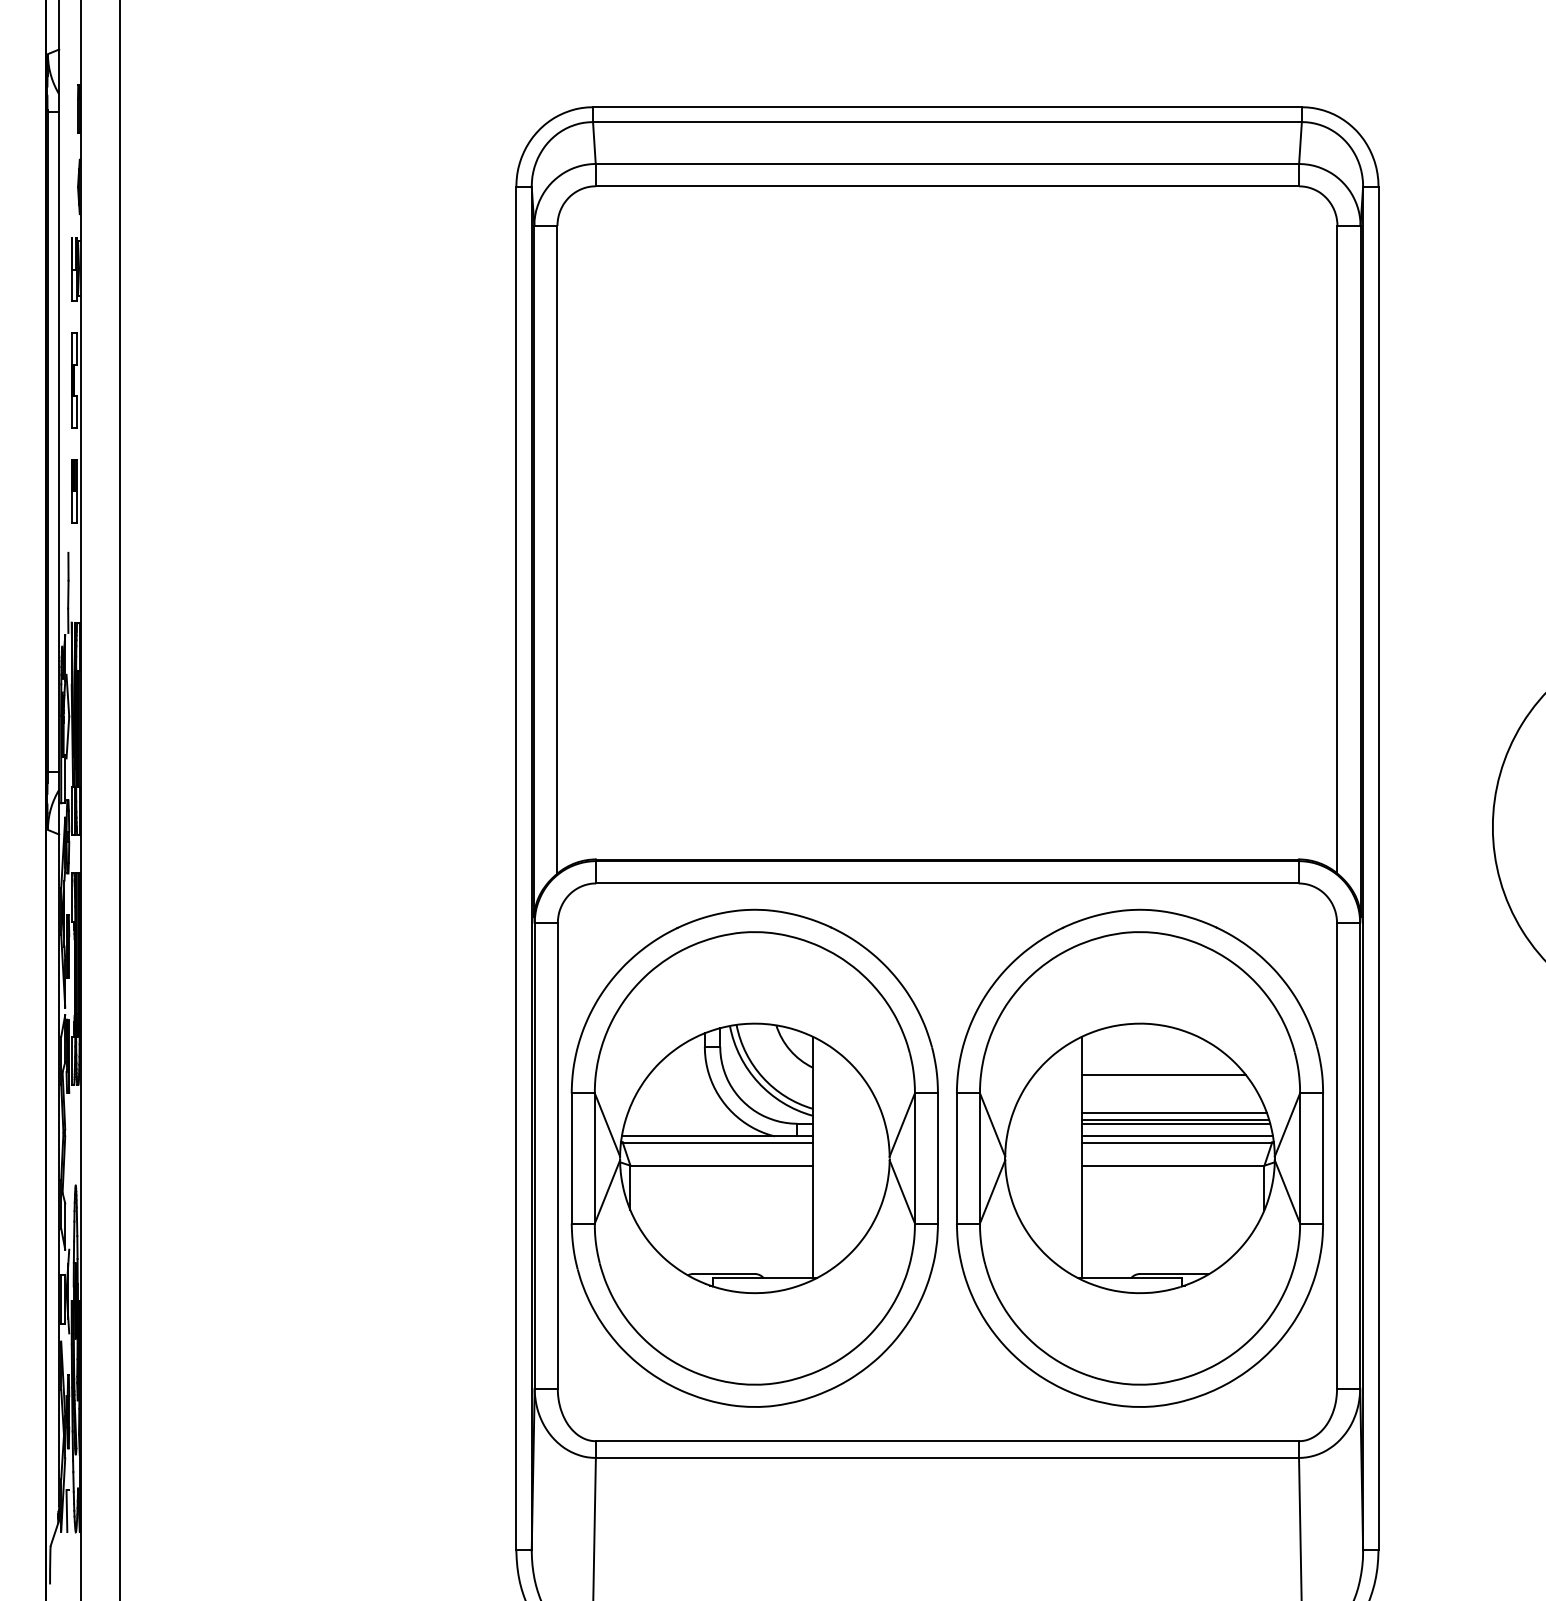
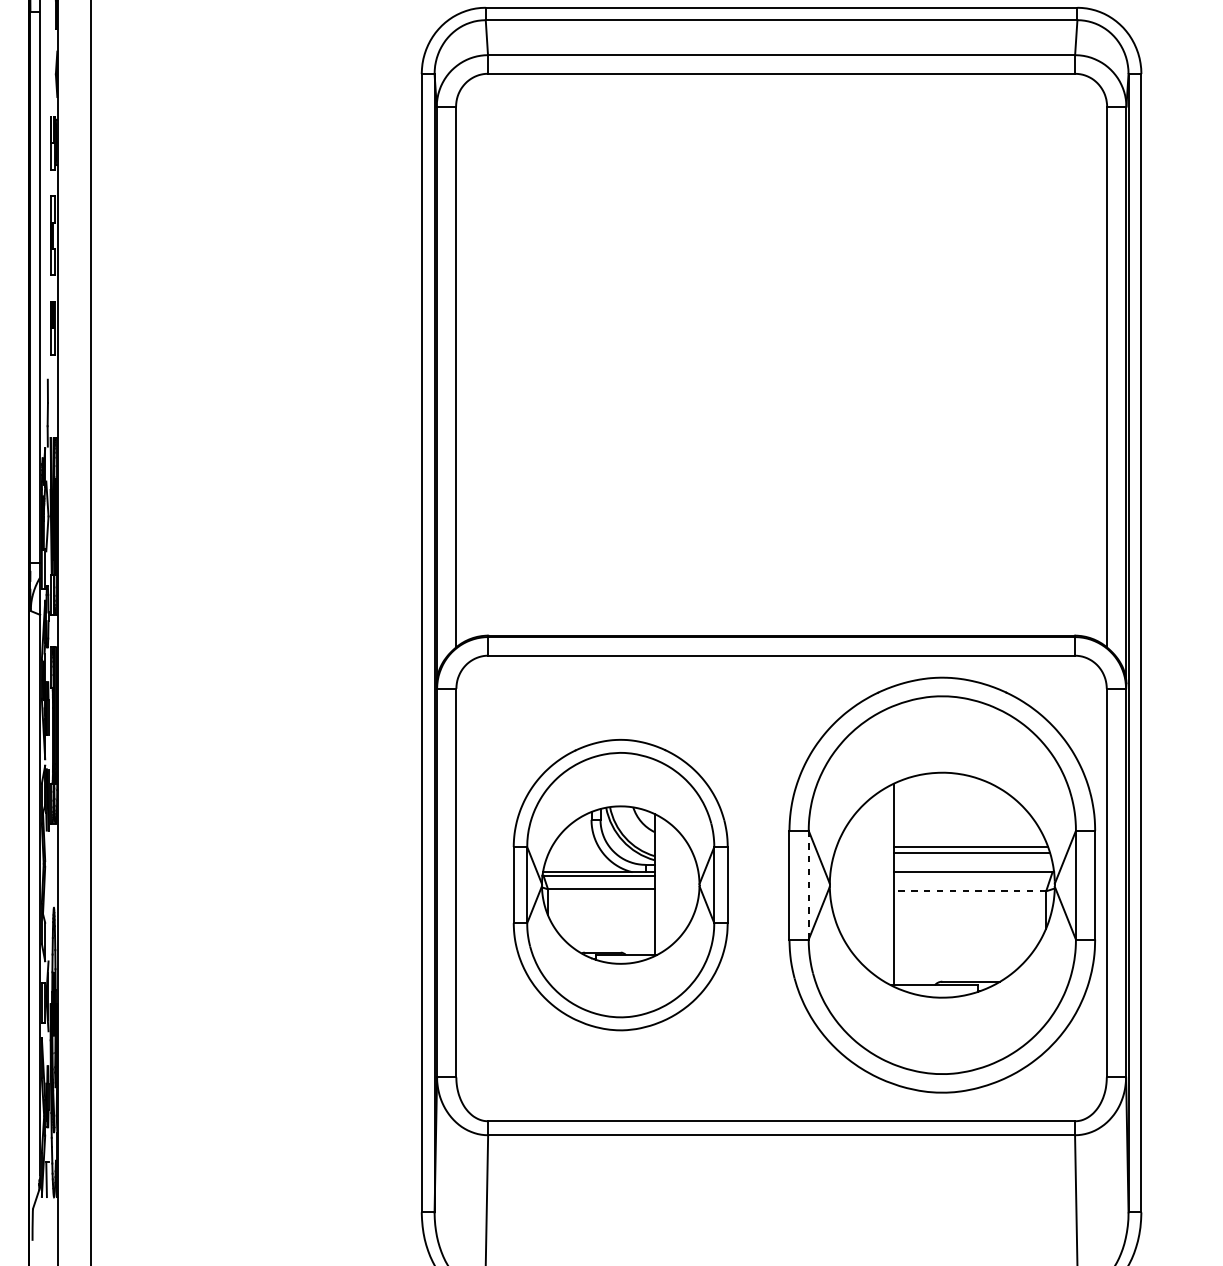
line: (1163, 1074) -> (961, 815), removed
line: (1176, 1123) -> (972, 856), removed
line: (1177, 1136) -> (973, 866), removed
part: (754, 1157) -> (620, 884), size x0.7
line: (979, 1157) -> (808, 884), solid -> dashed
line: (1172, 1165) -> (969, 891), solid -> dashed

